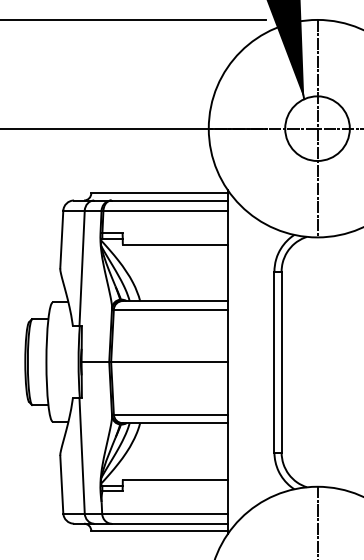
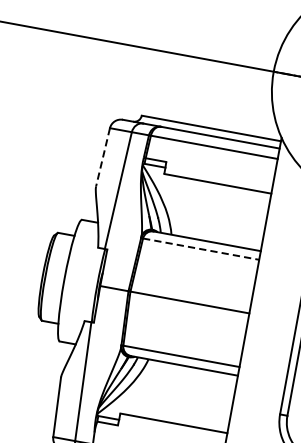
line: (61, 239) -> (102, 157), solid -> dashed
line: (170, 309) -> (200, 249), solid -> dashed

